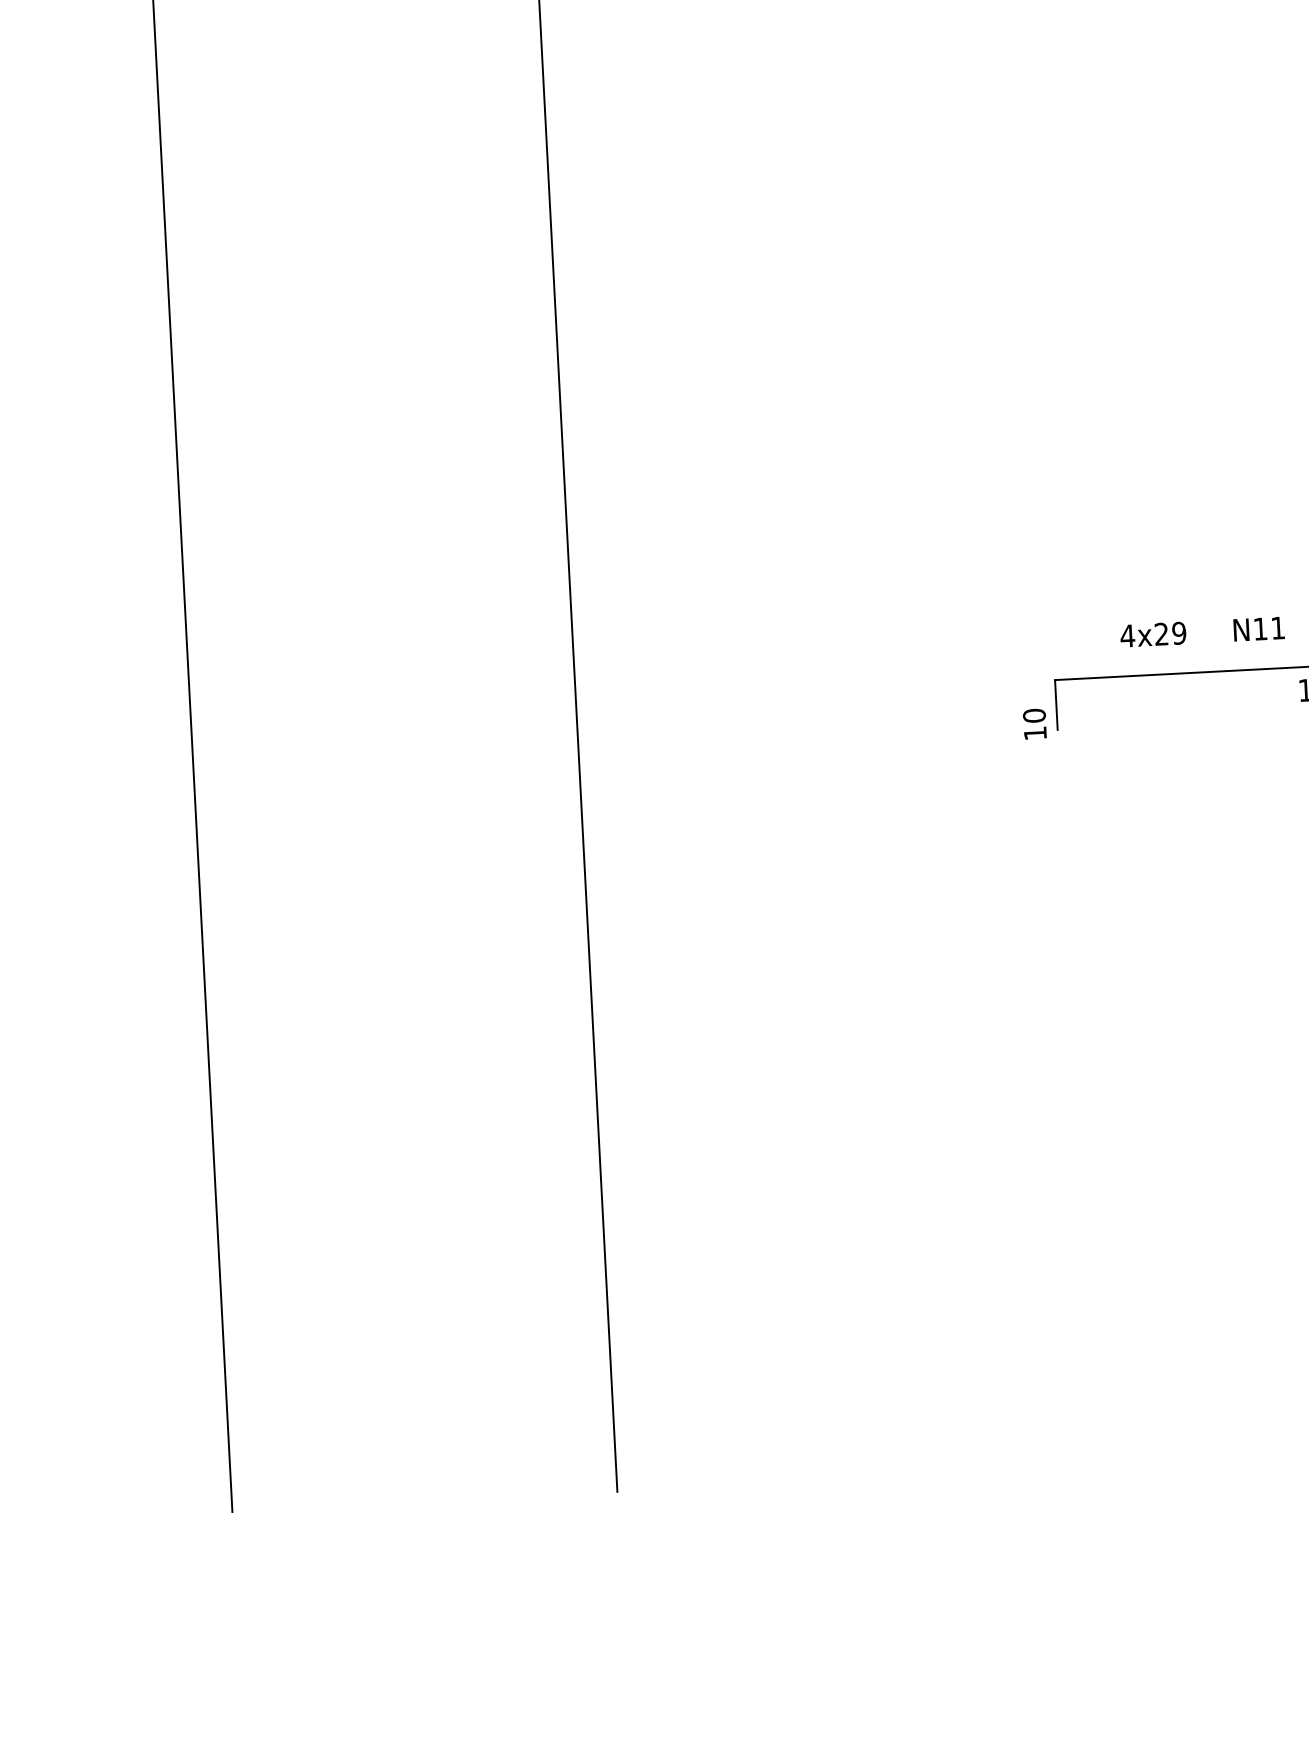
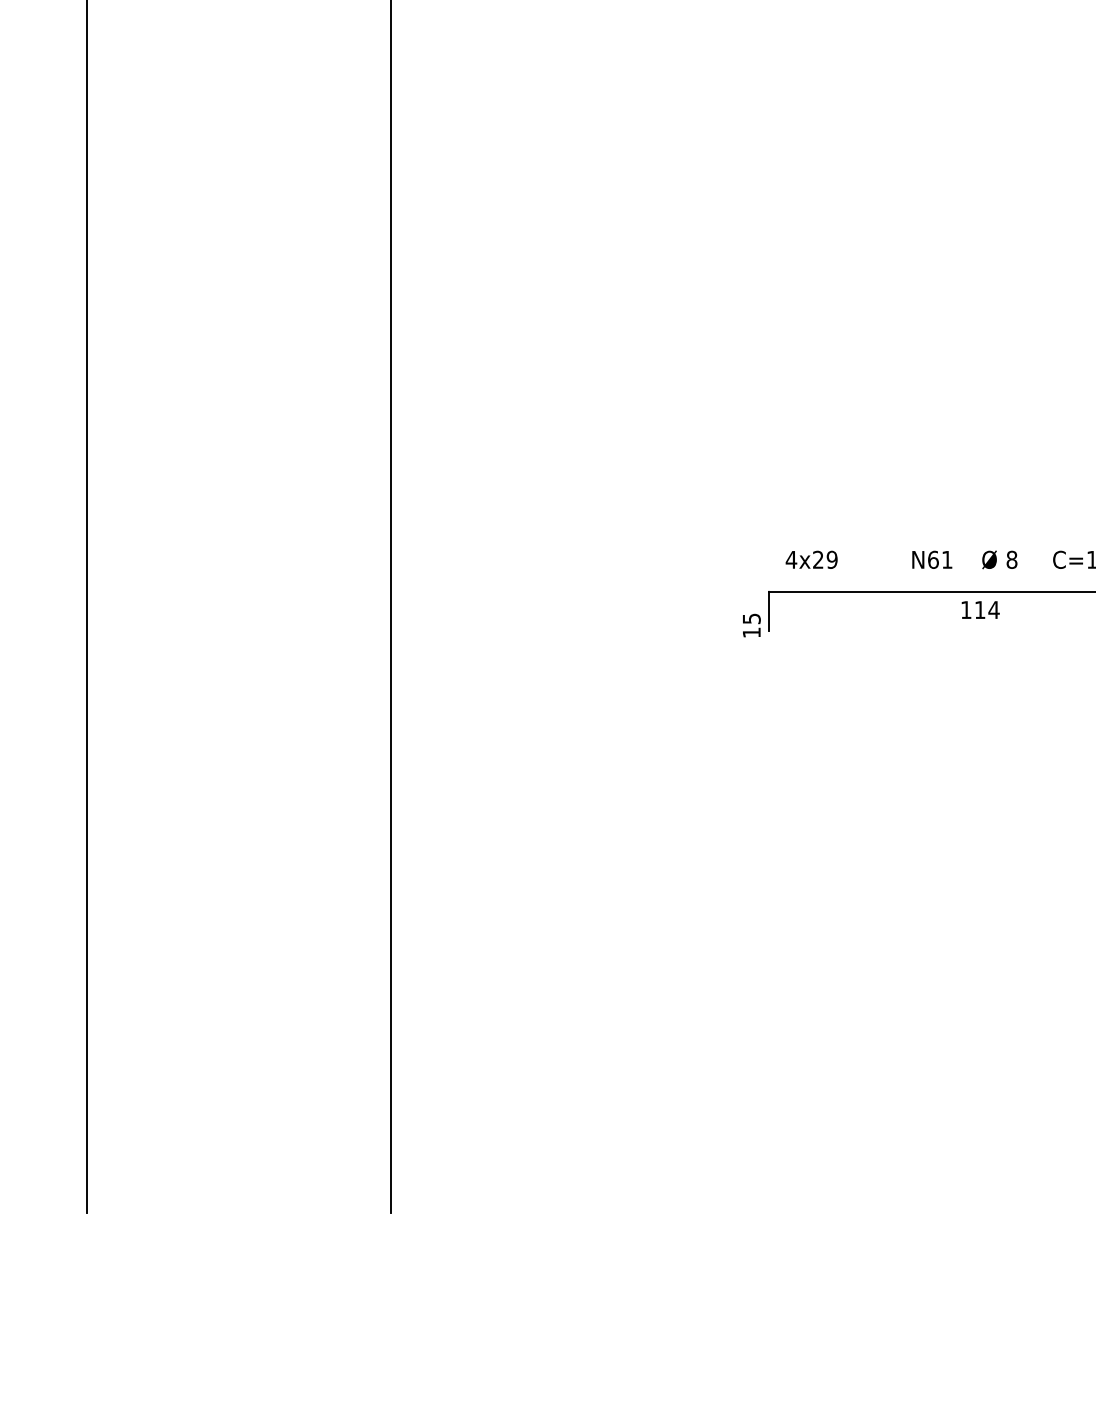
text: (1260, 628) -> (933, 559), N11 -> N61
text: (1153, 634) -> (811, 559), moved
text: (1034, 715) -> (751, 618), 10 -> 15

